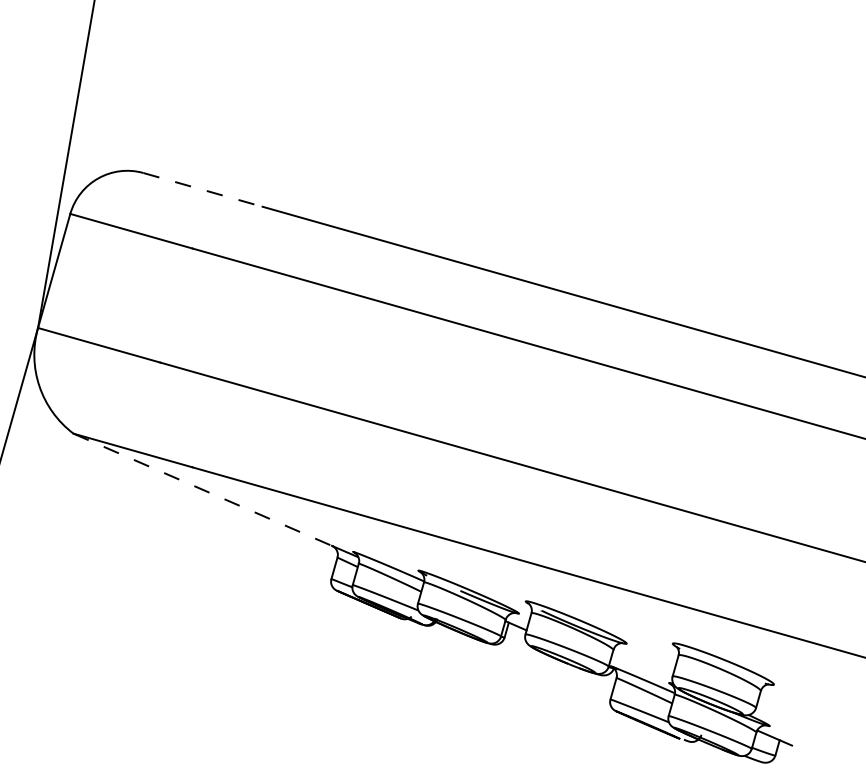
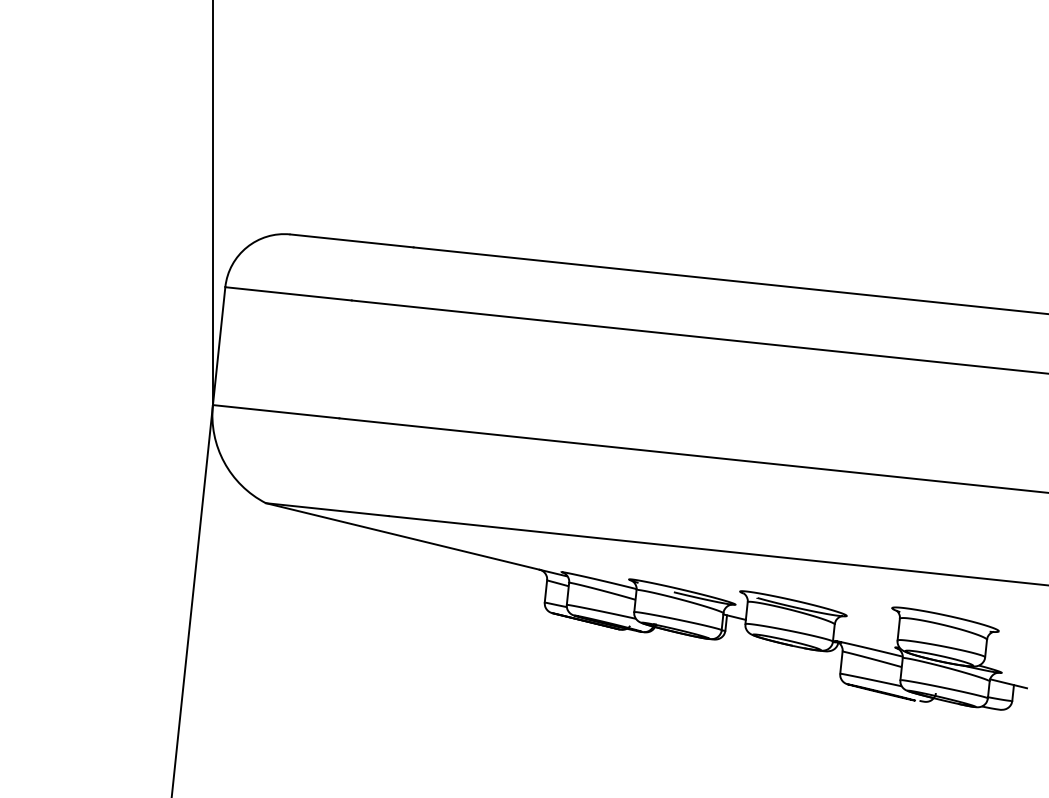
line: (203, 189) -> (352, 240), dashed -> solid
line: (203, 489) -> (403, 536), dashed -> solid

